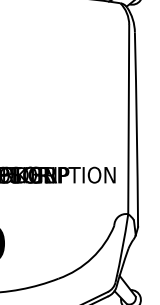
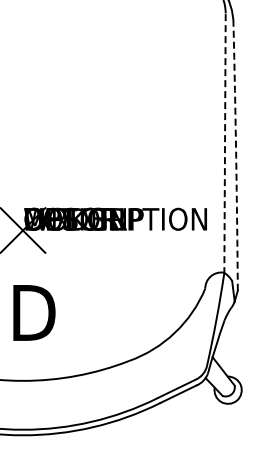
line: (129, 119) -> (225, 143), solid -> dashed
arc: (137, 130) -> (236, 157), solid -> dashed

